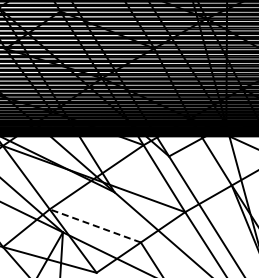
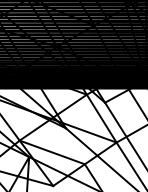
line: (94, 225) -> (51, 152), dashed -> solid

